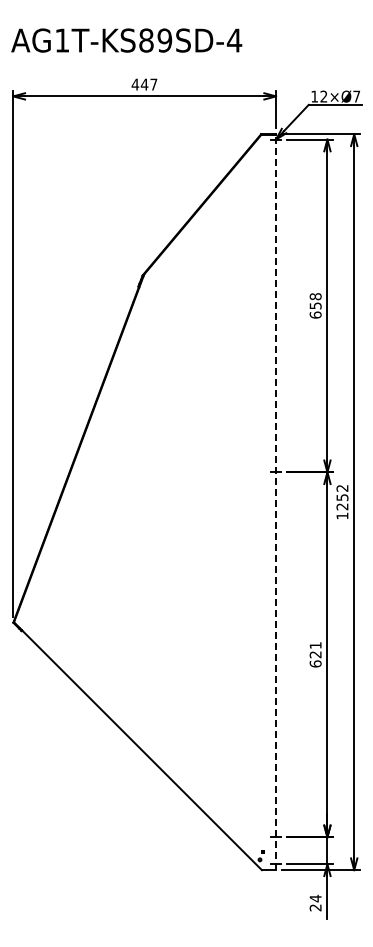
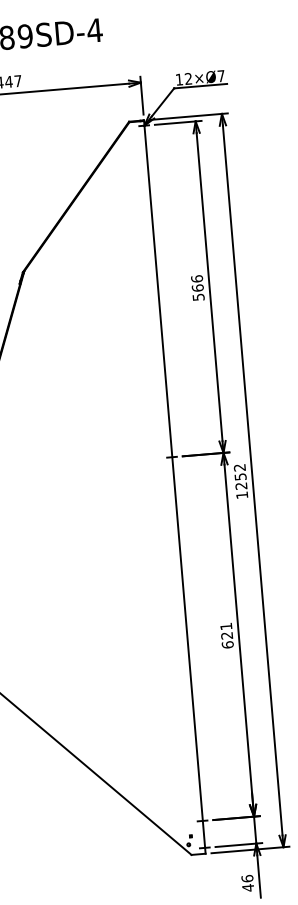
text: (315, 305) -> (197, 287), 658 -> 566
line: (276, 502) -> (175, 487), dashed -> solid
text: (315, 902) -> (247, 882), 24 -> 46

